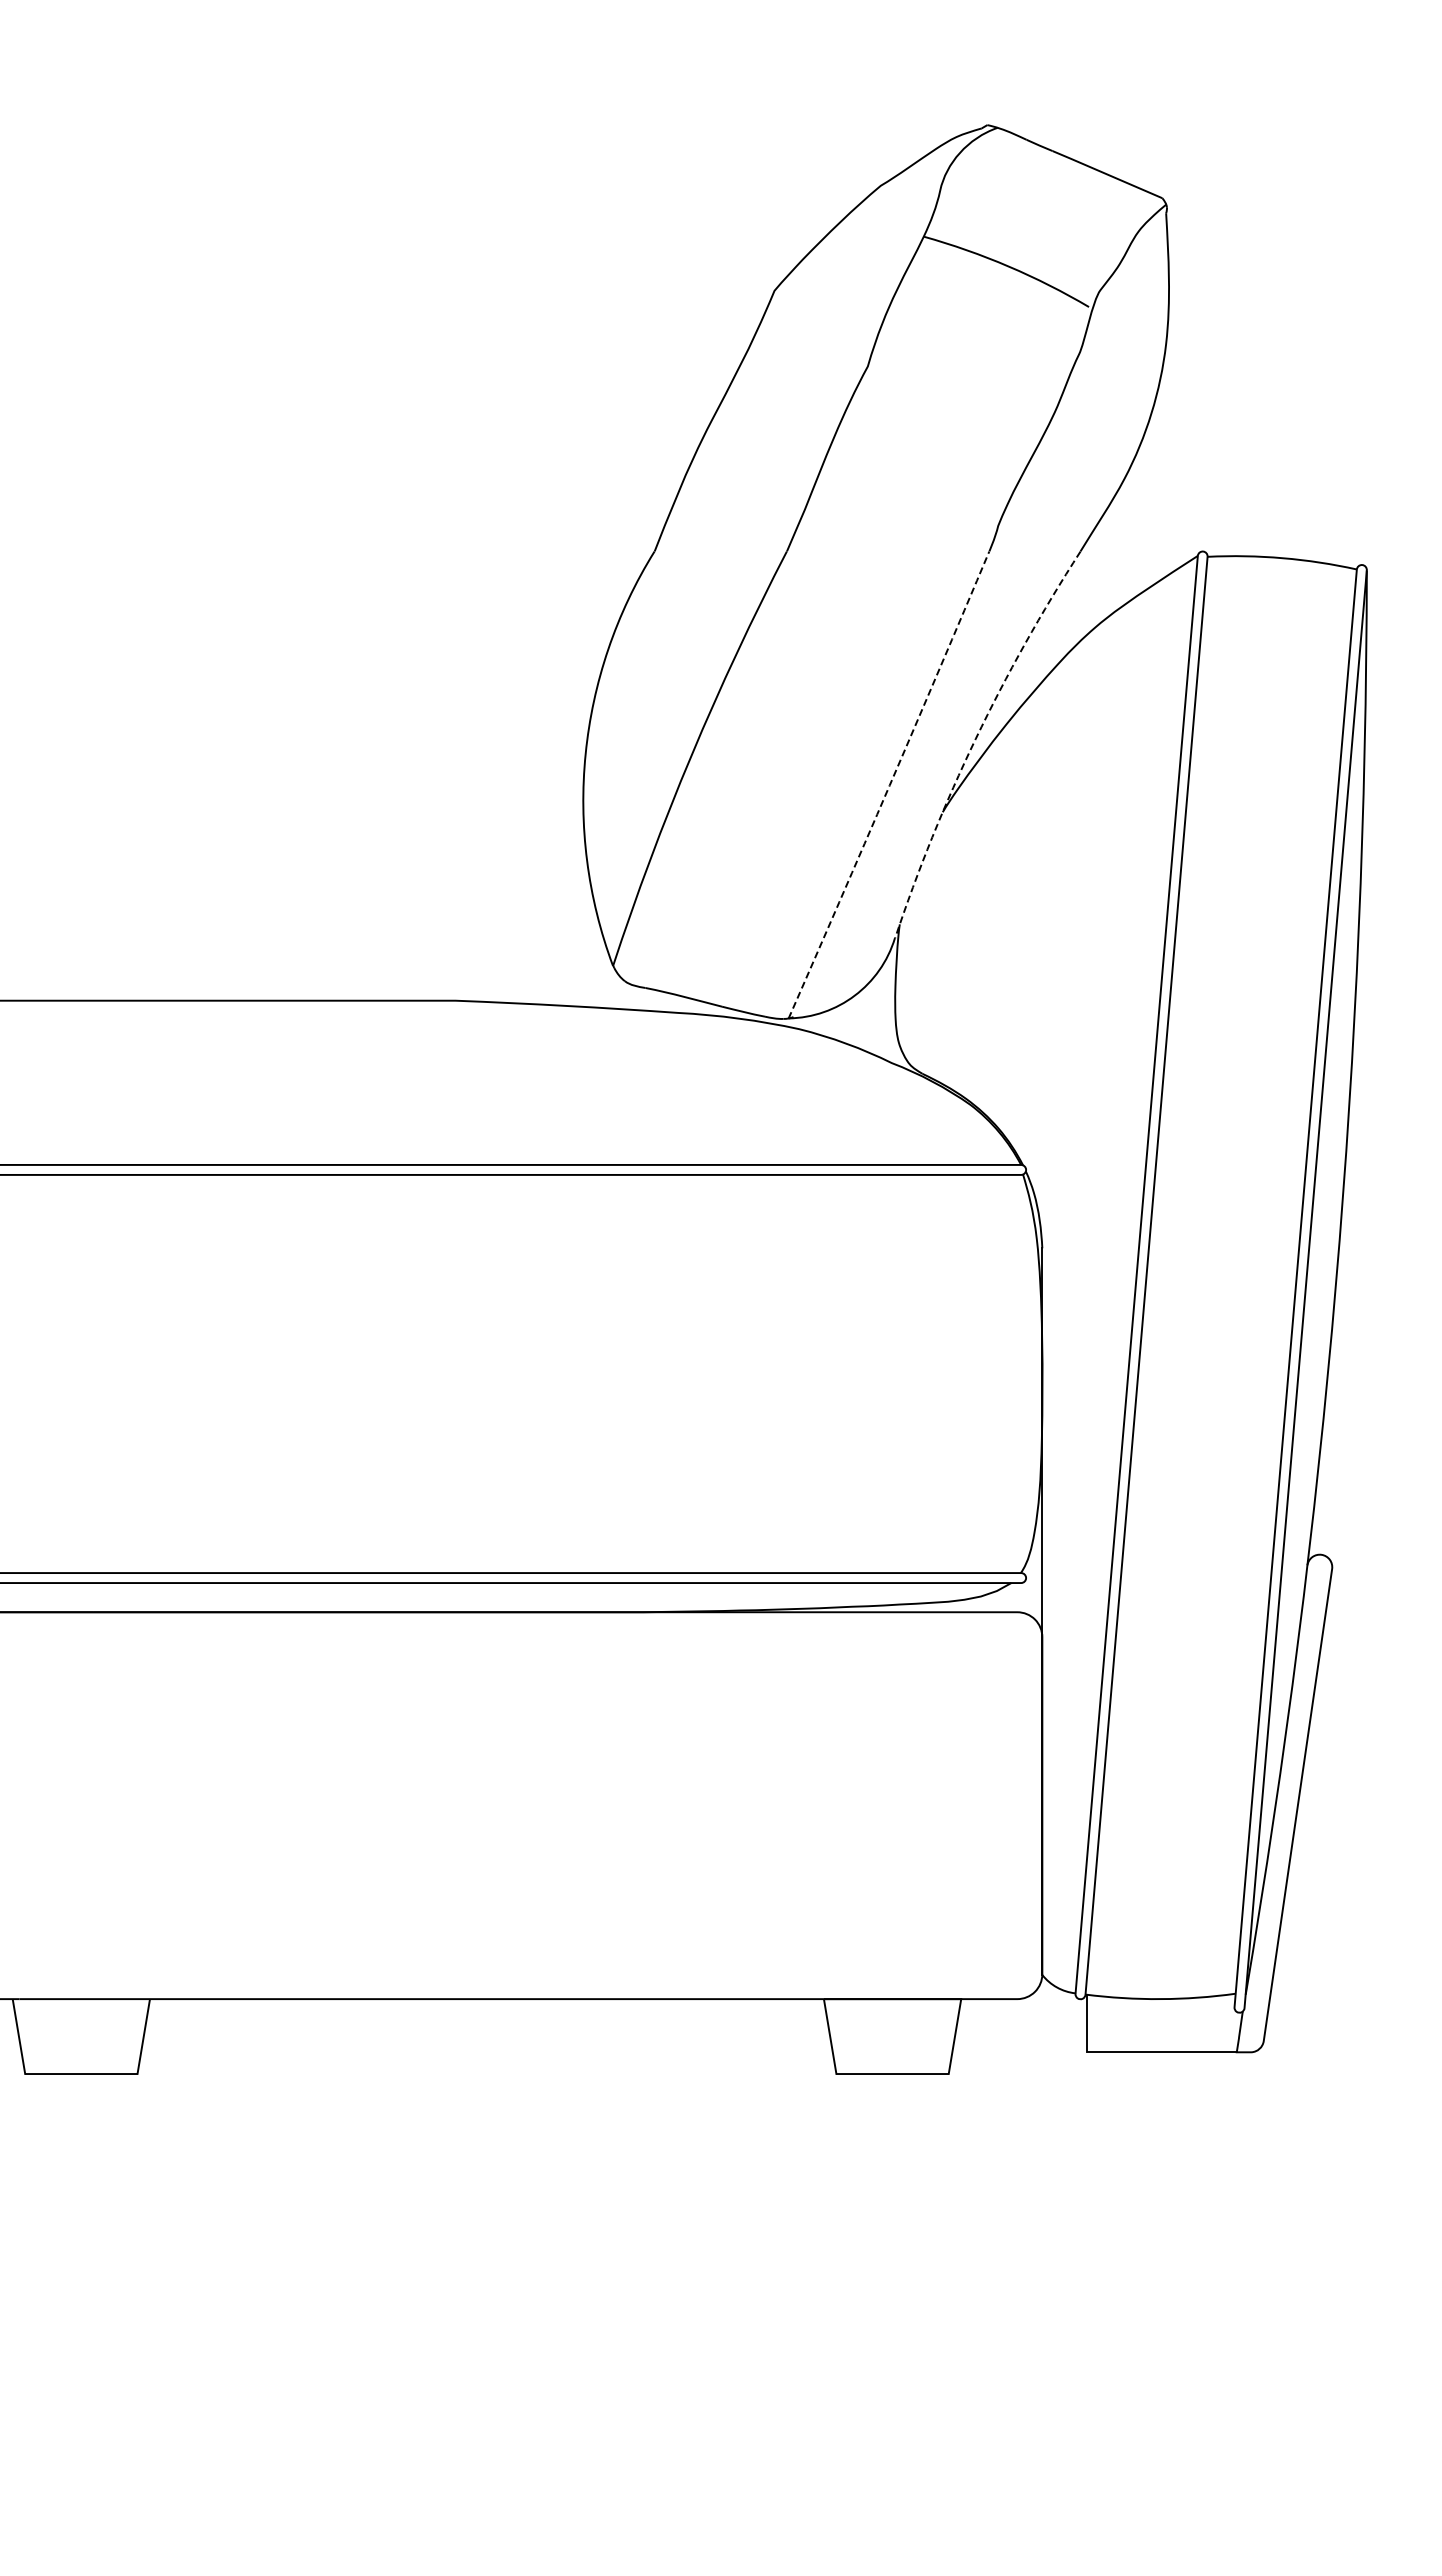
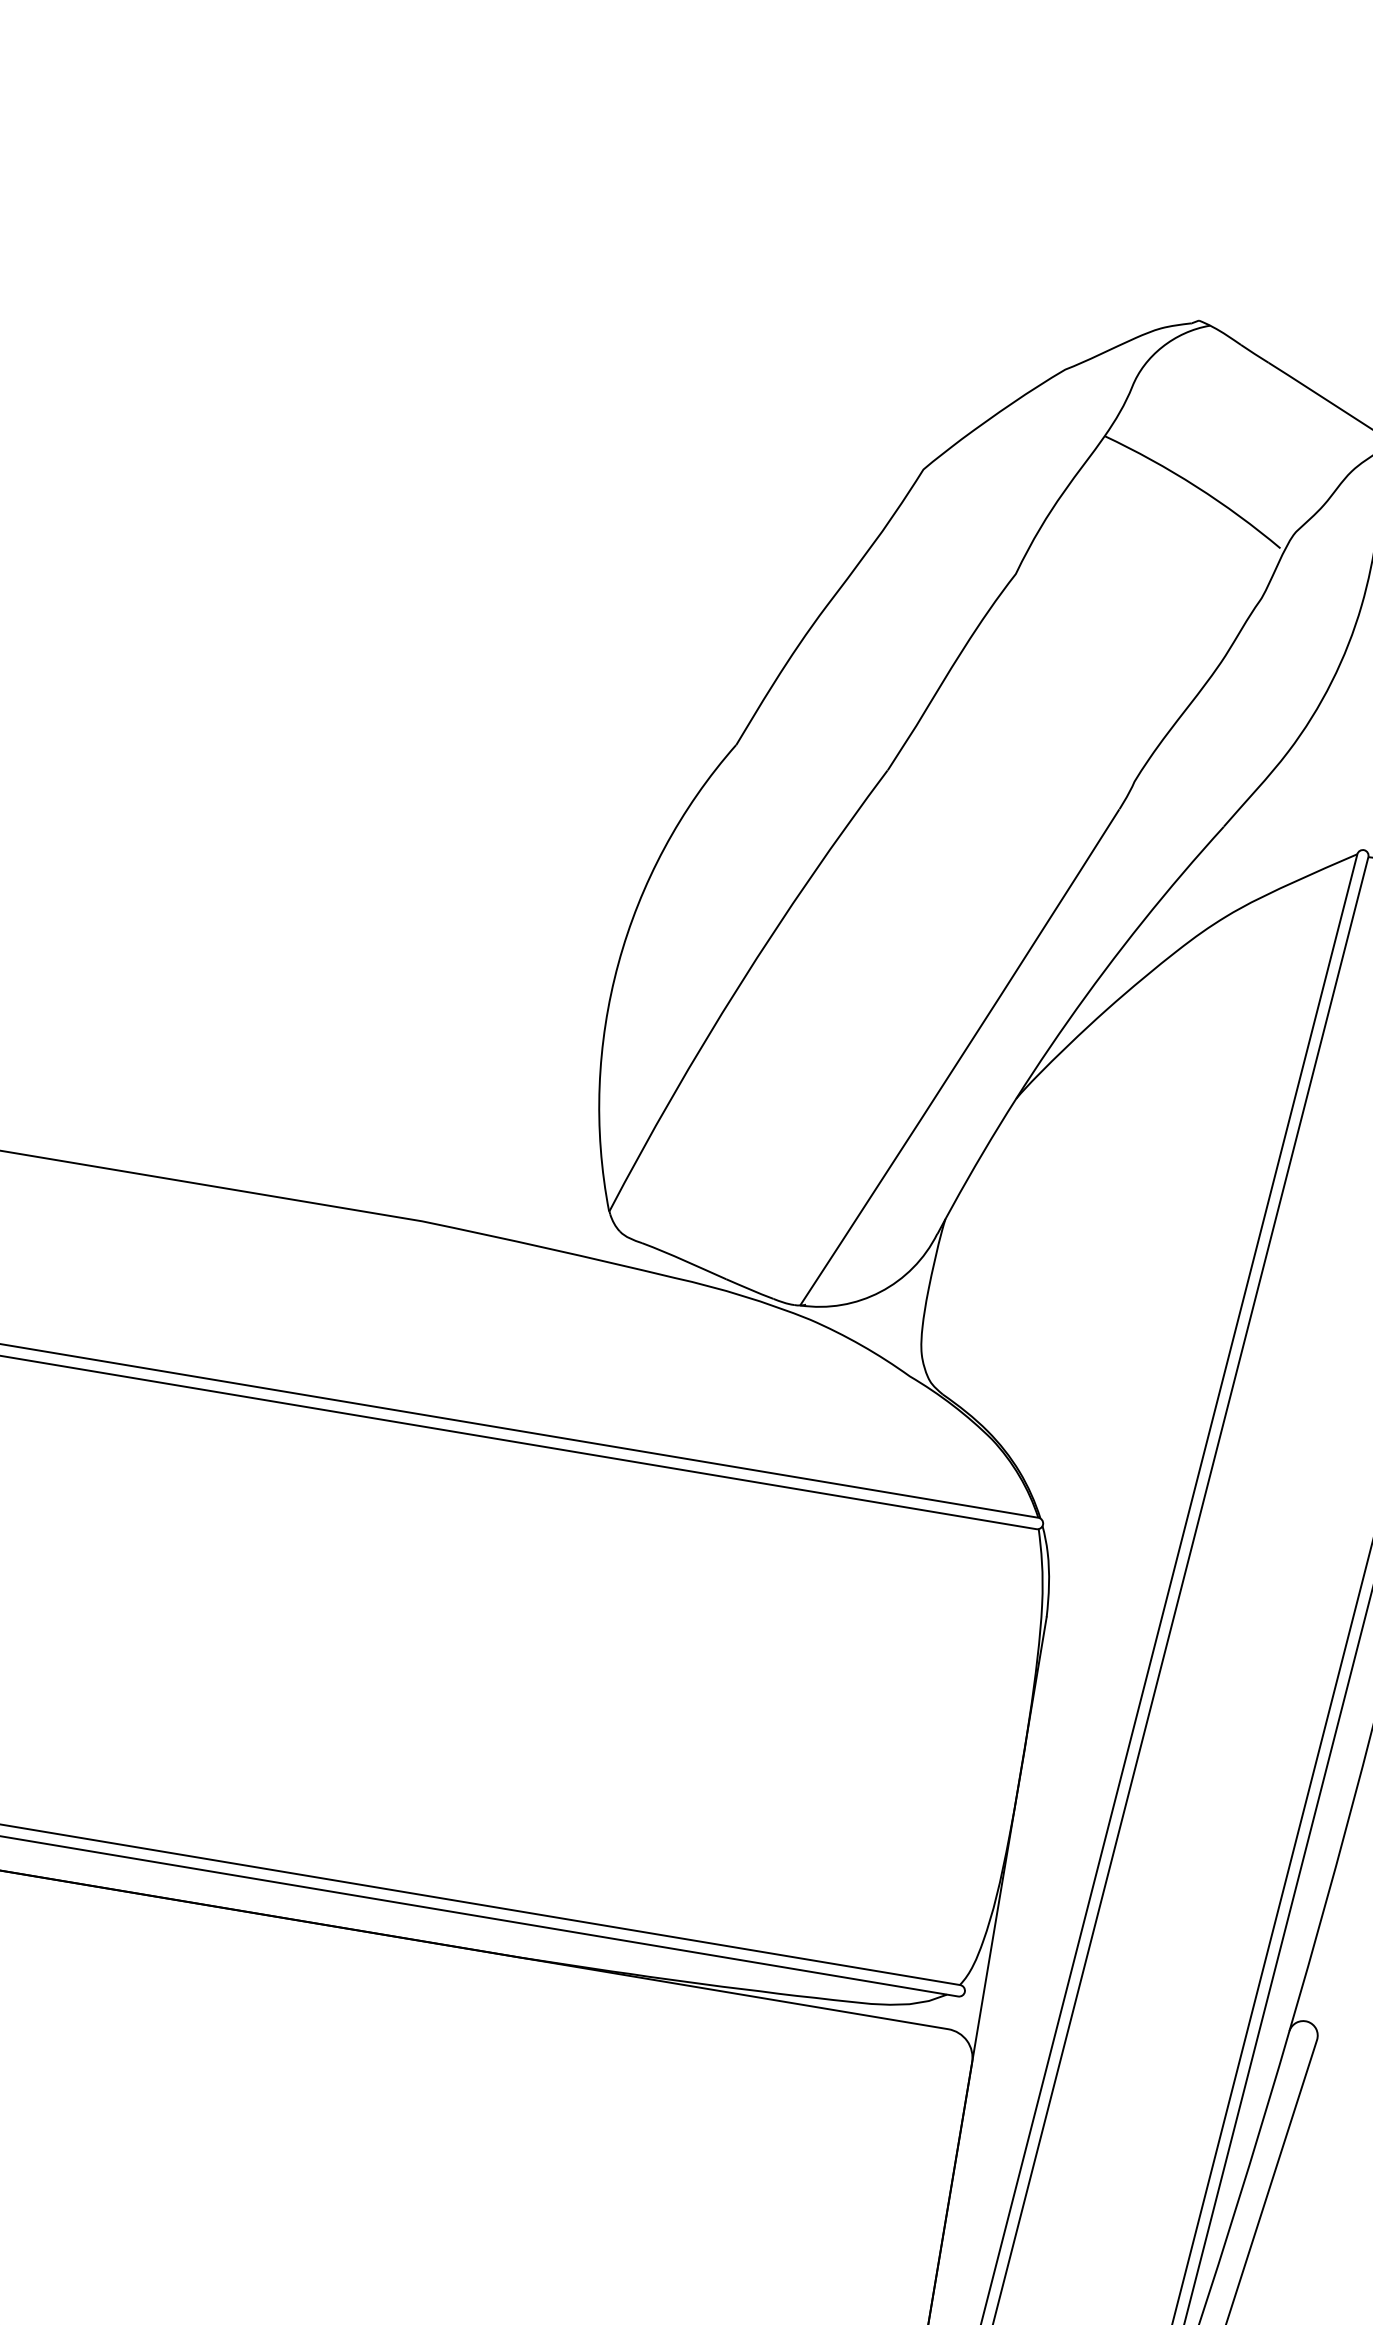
arc: (975, 739) -> (1067, 1021), dashed -> solid
arc: (889, 785) -> (960, 1058), dashed -> solid

